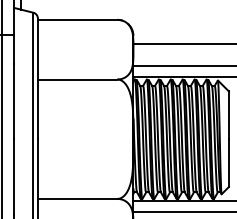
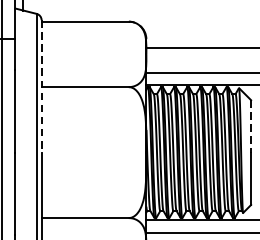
line: (37, 79) -> (41, 87), solid -> dashed
line: (228, 115) -> (250, 126), solid -> dashed

